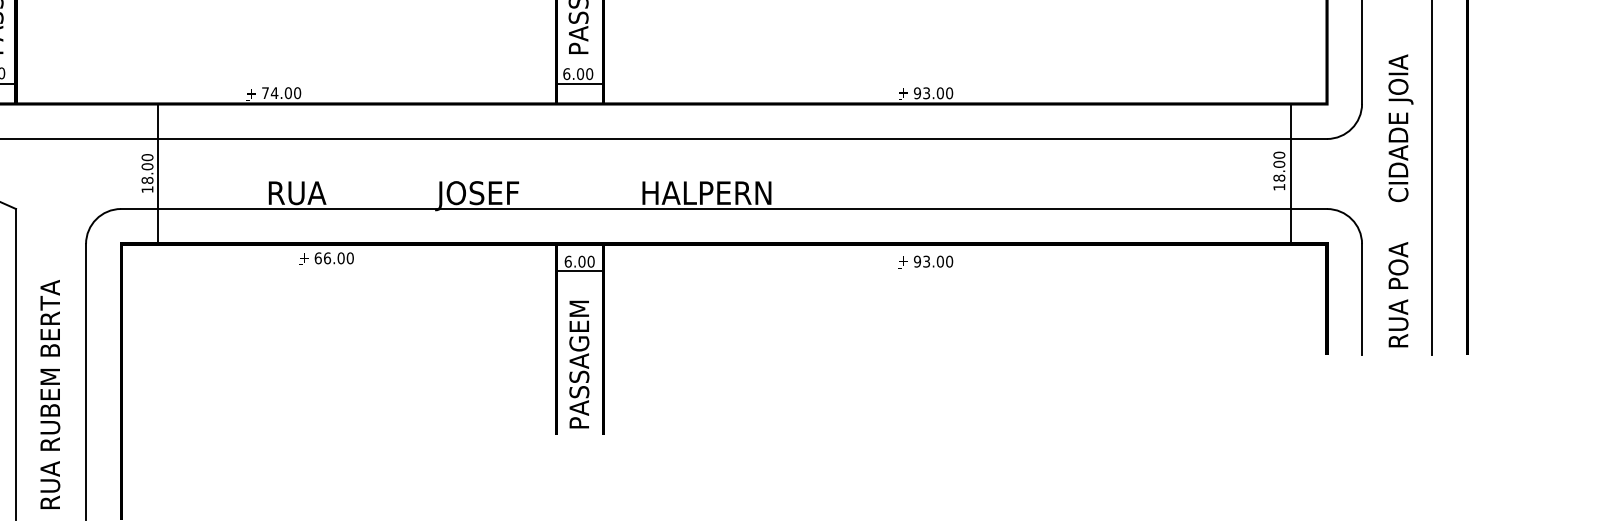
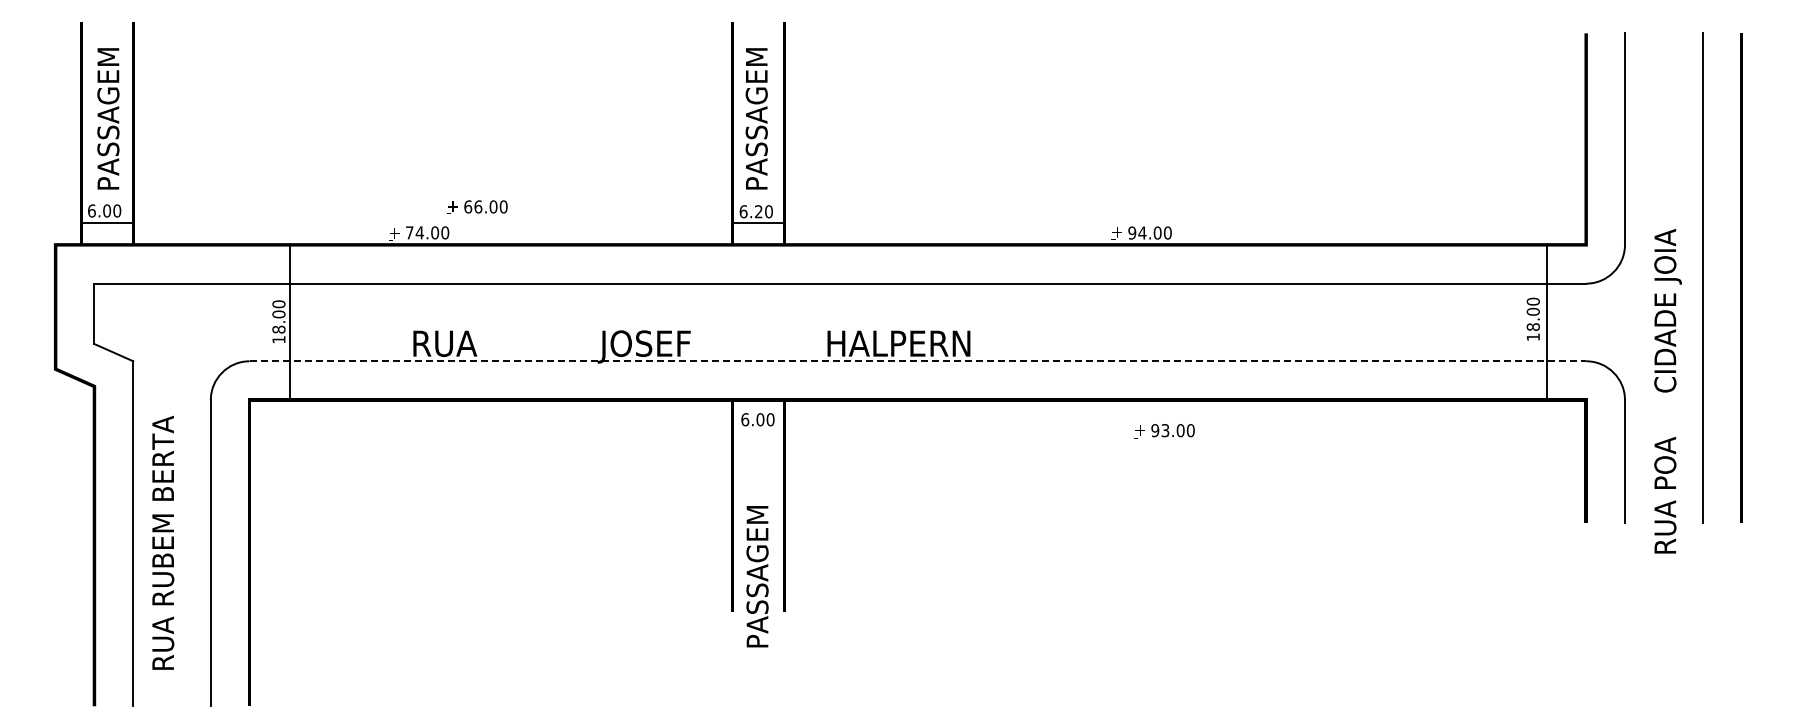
text: (580, 73) -> (758, 211), 6.00 -> 6.20
text: (926, 92) -> (1142, 232), 93.00 -> 94.00
text: (1400, 201) -> (1667, 391), moved
line: (724, 209) -> (918, 361), solid -> dashed
text: (326, 257) -> (477, 206), moved
text: (925, 262) -> (1164, 431), moved
line: (580, 271) -> (758, 430), removed
text: (579, 364) -> (757, 576), moved
text: (50, 394) -> (163, 542), moved

